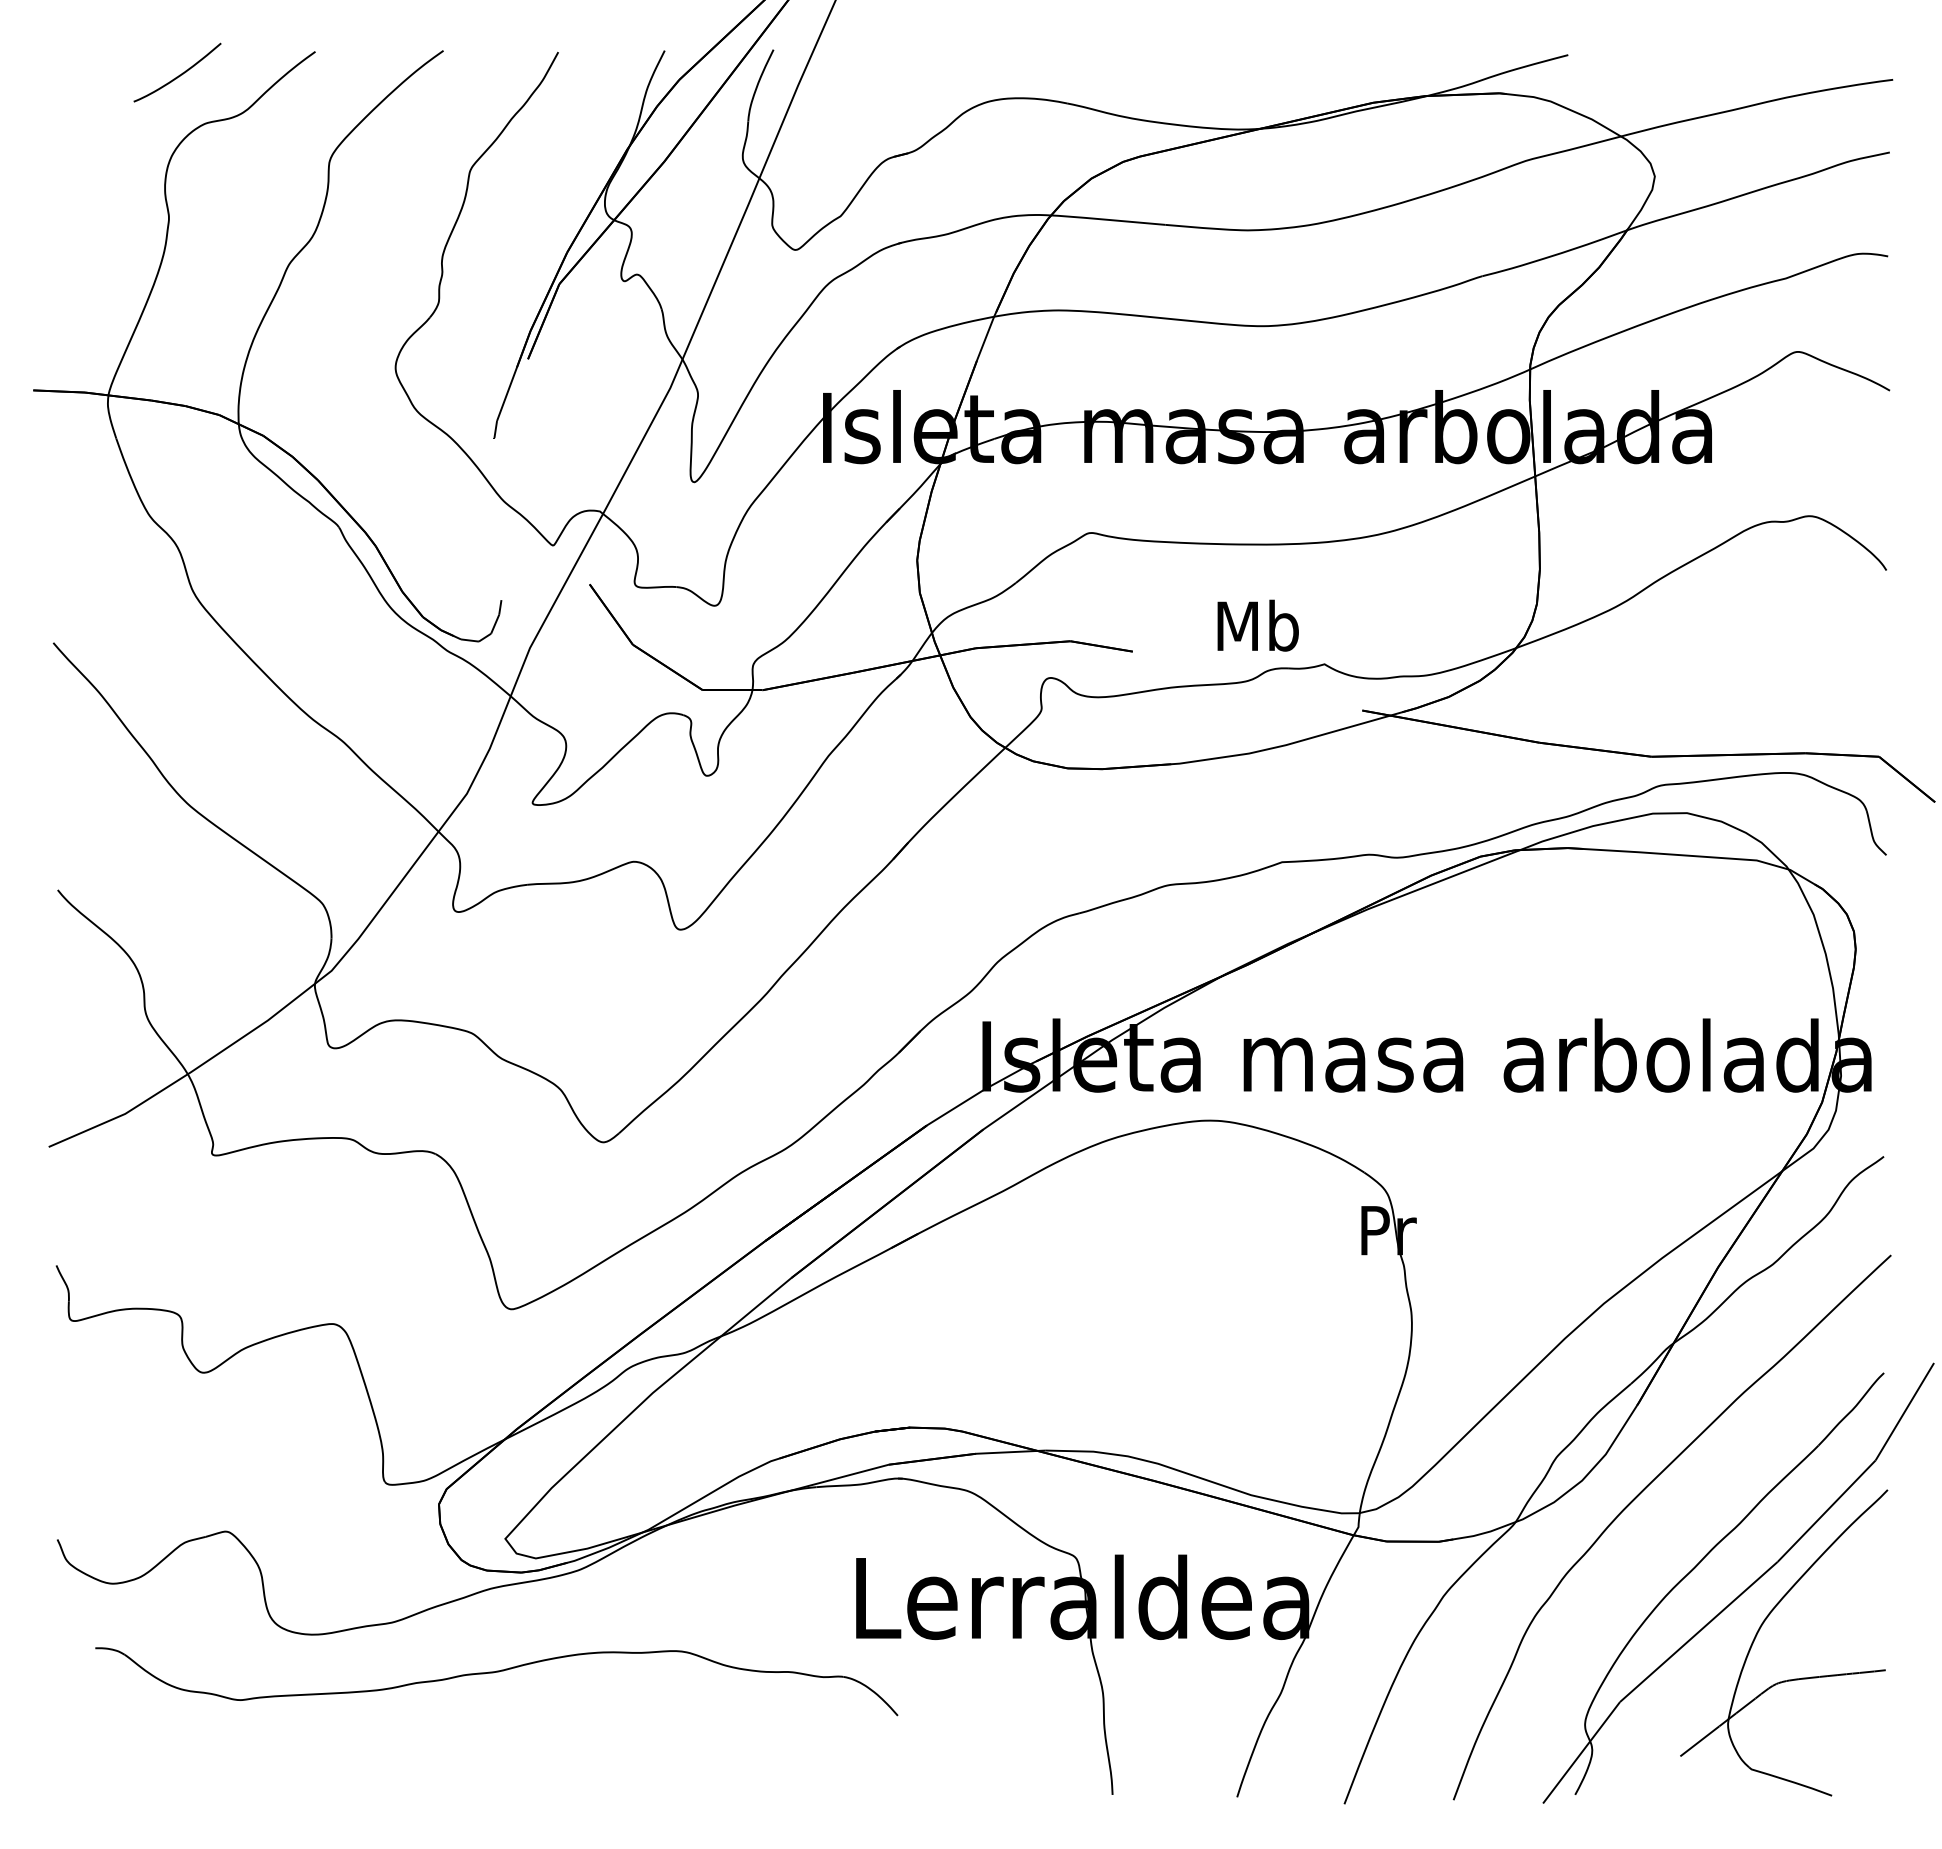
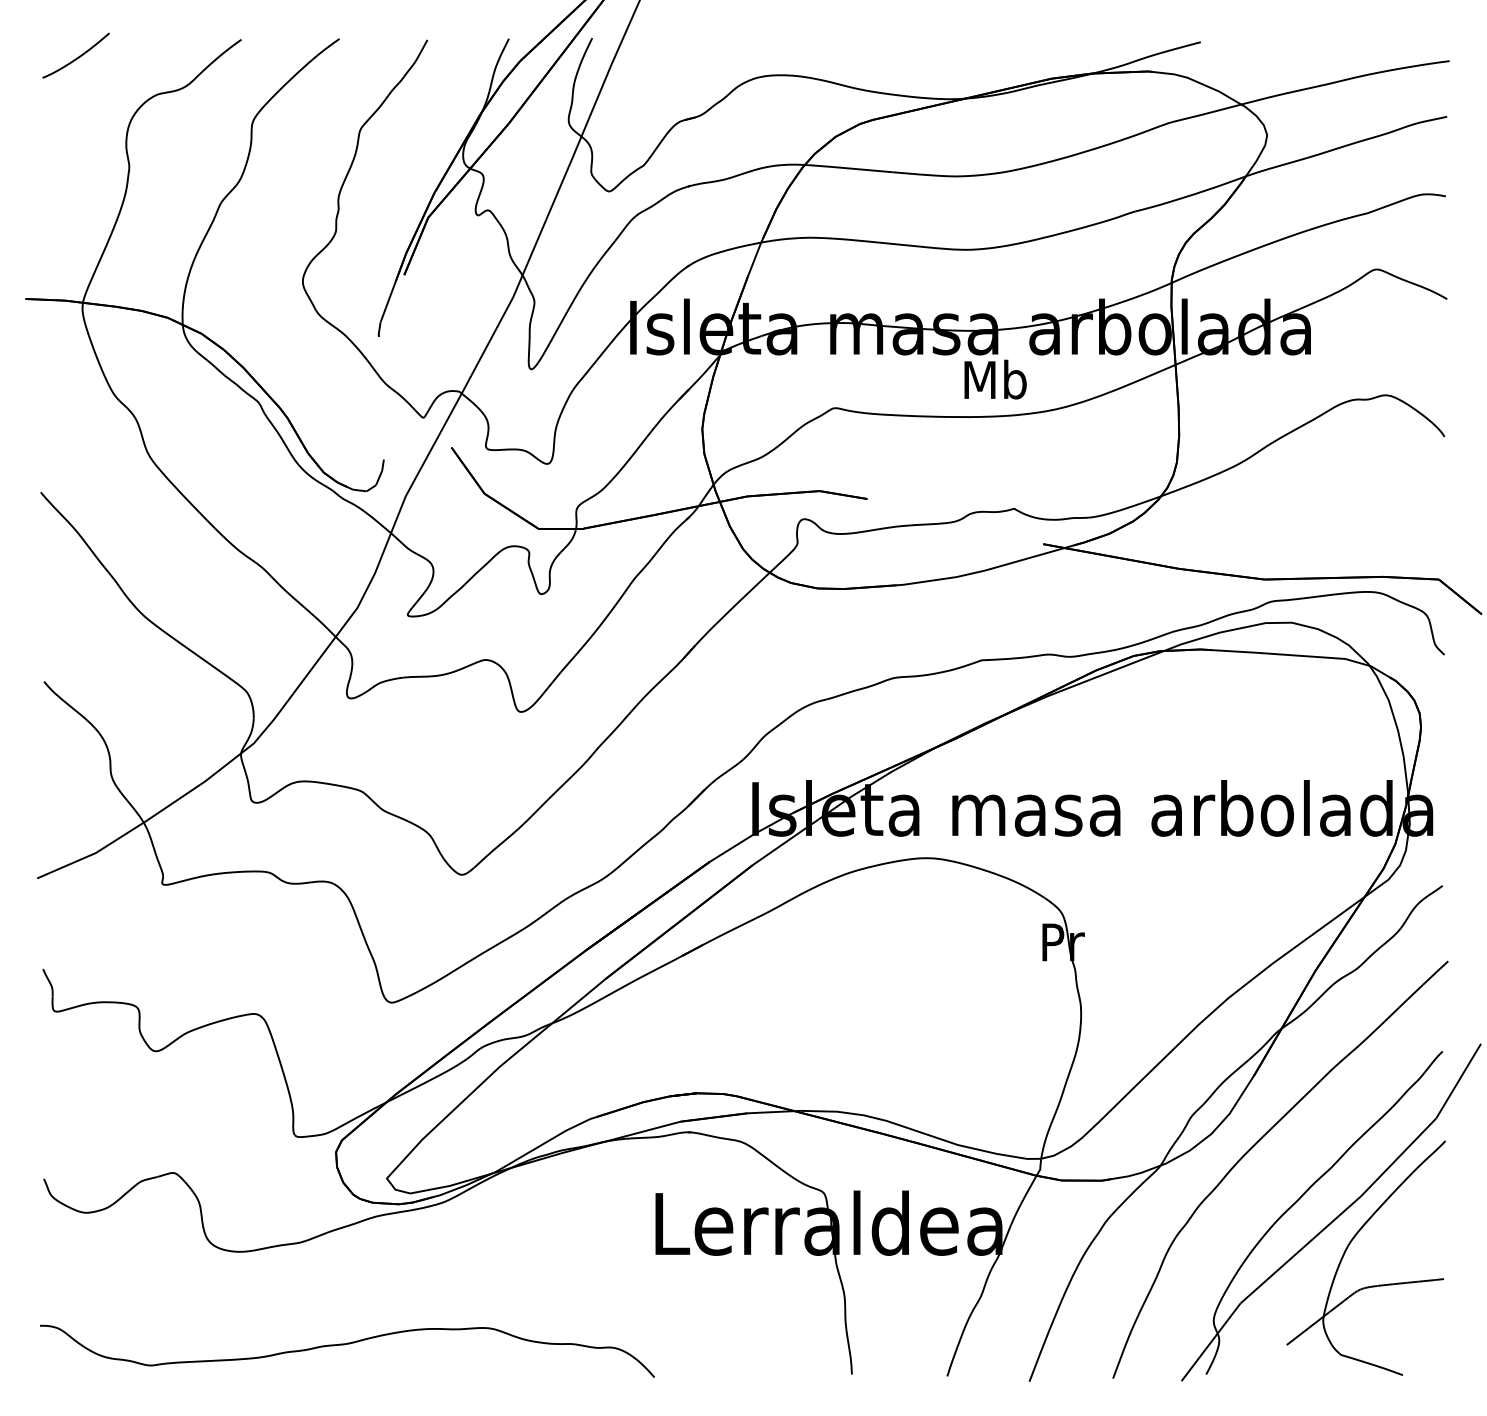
curve: (179, 74) -> (77, 57), moved
text: (1257, 625) -> (995, 379), moved
part: (493, 1673) -> (344, 1345), moved

